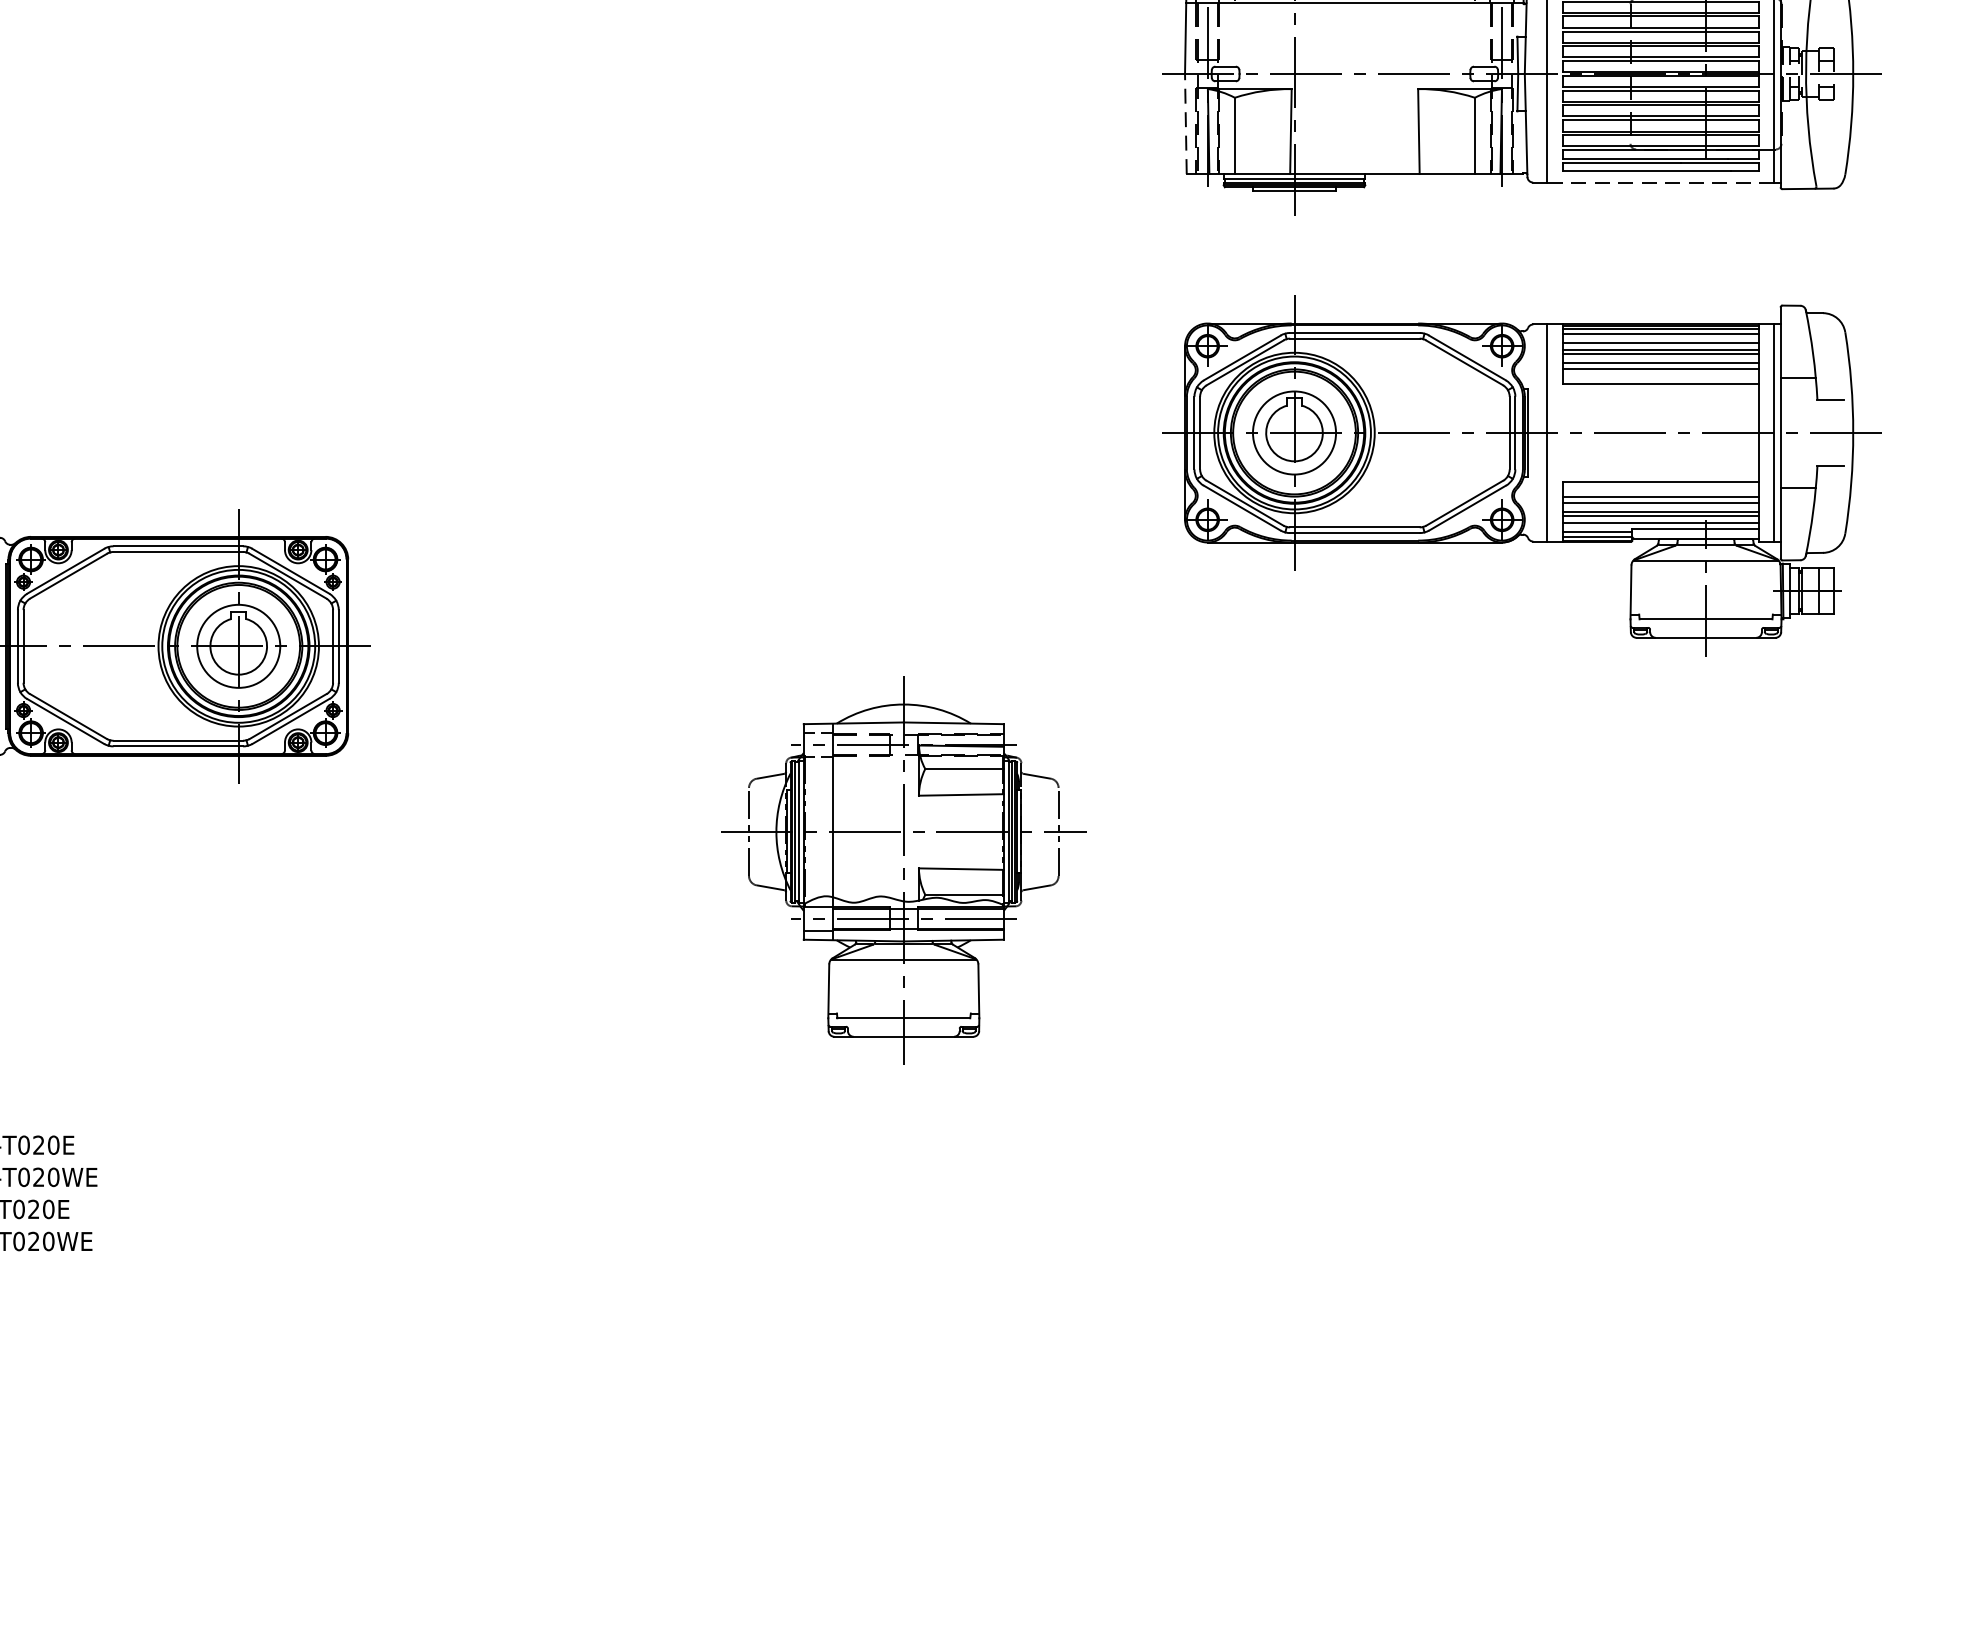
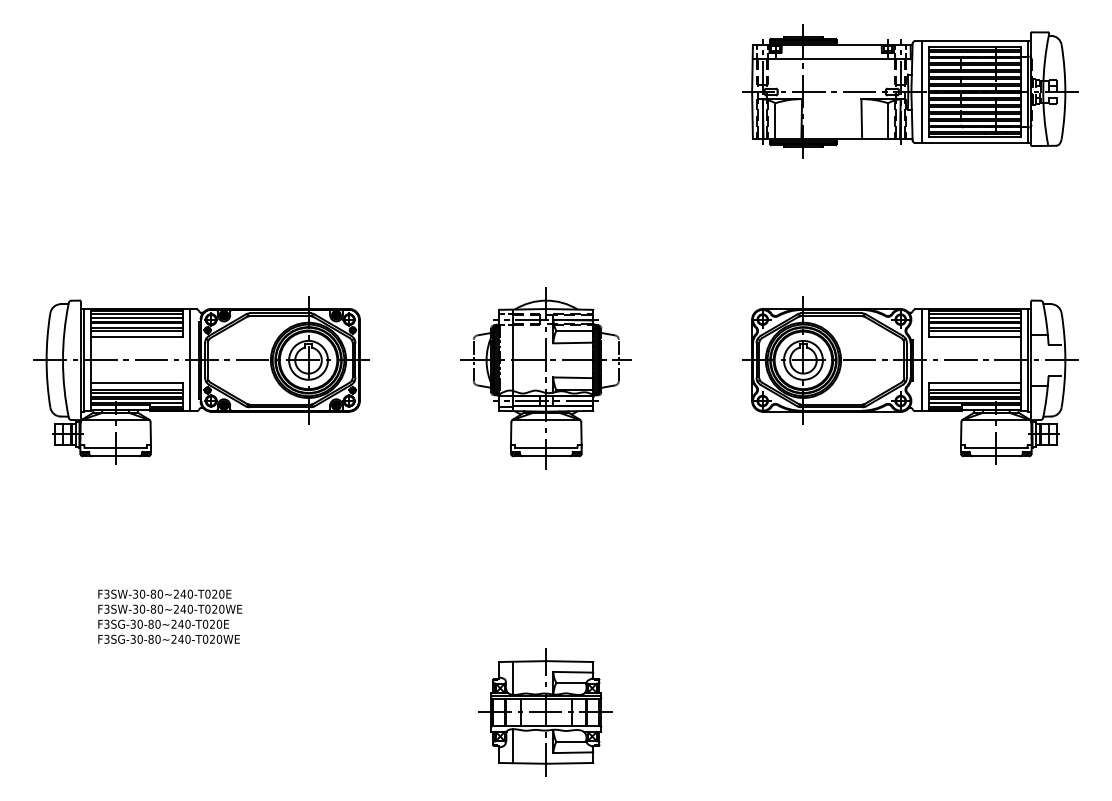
line: (1185, 123) -> (752, 115), dashed -> solid
line: (1659, 181) -> (974, 142), dashed -> solid
part: (1522, 475) -> (910, 380), moved
part: (902, 870) -> (545, 378), moved
part: (744, 1397) -> (545, 712), added

